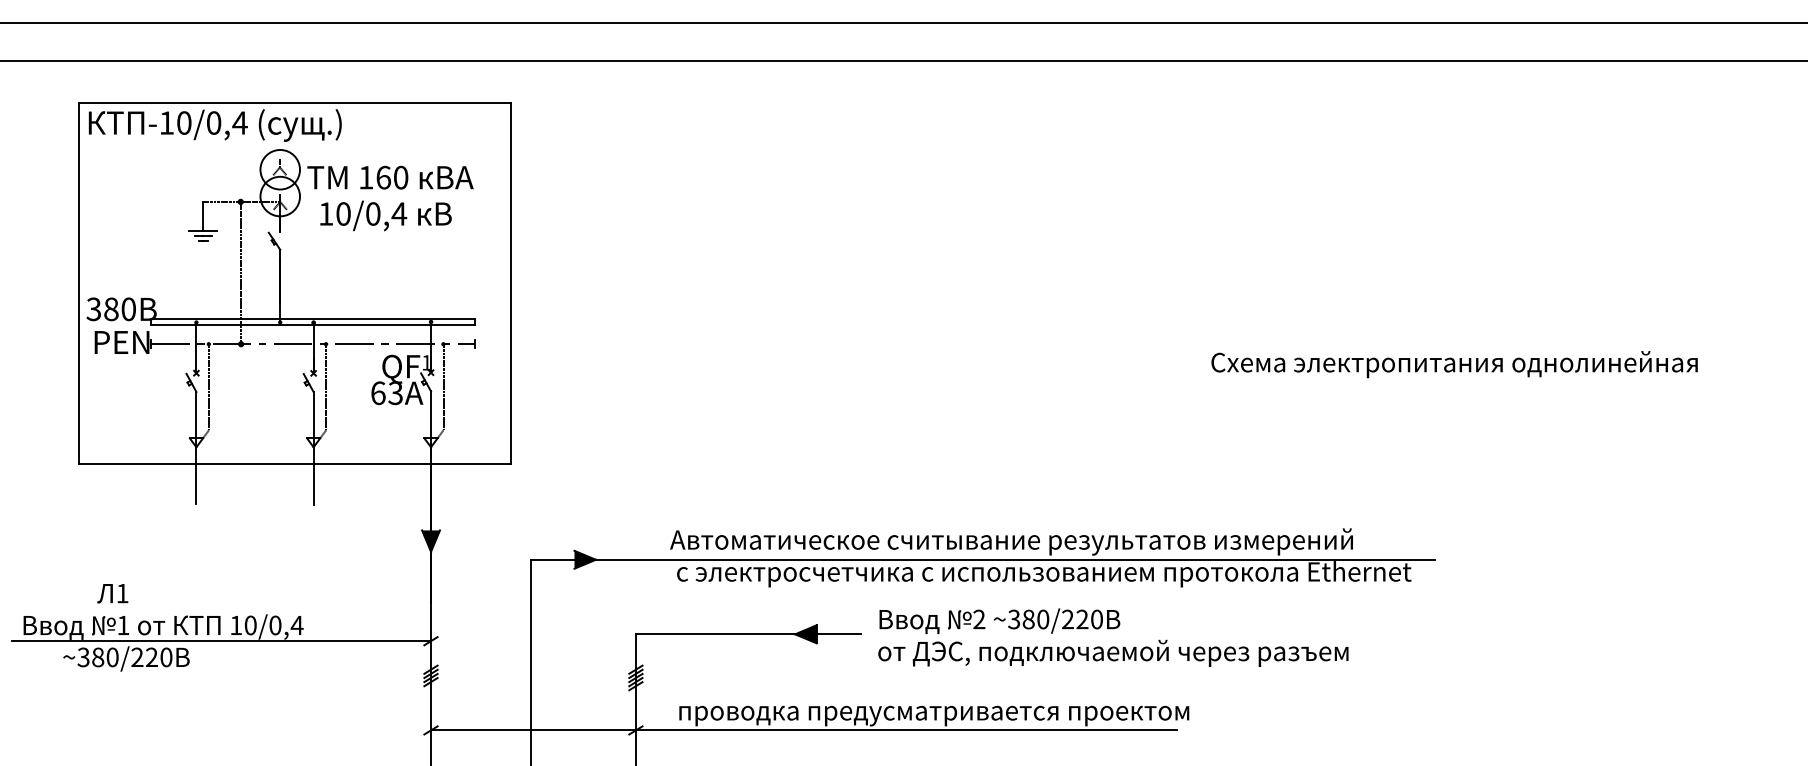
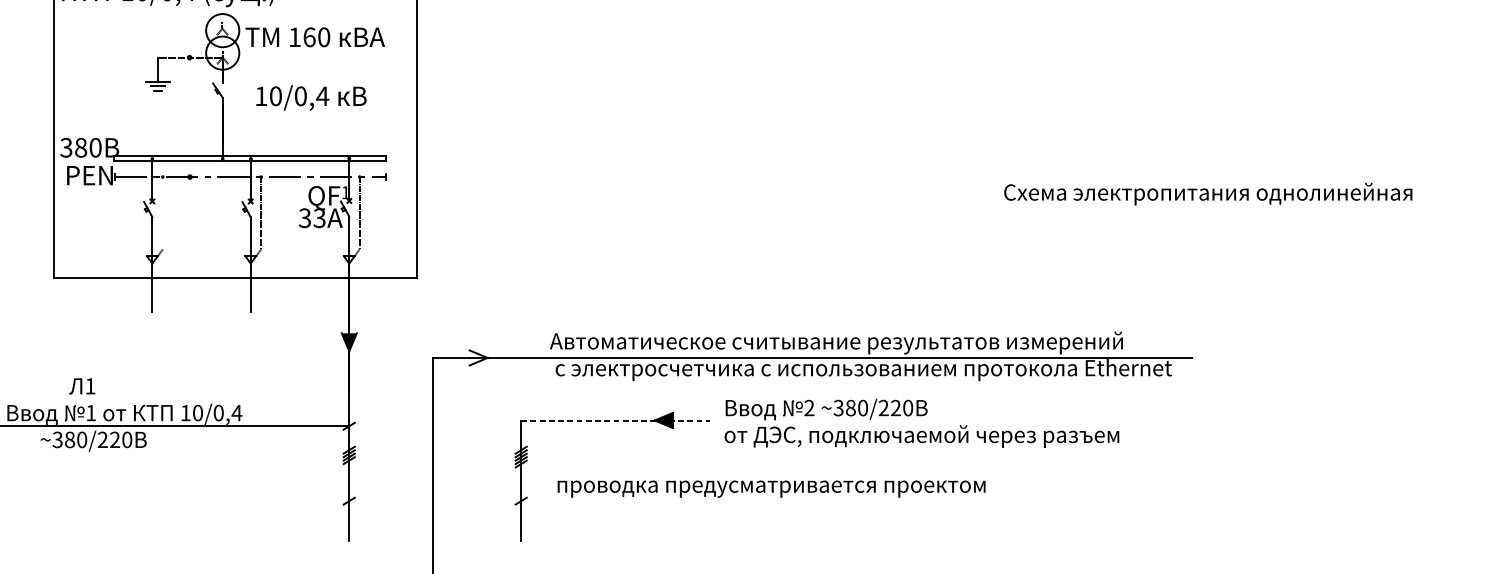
text: (385, 215) -> (311, 97), moved
line: (241, 272) -> (190, 116), removed
line: (208, 387) -> (162, 213), removed
text: (378, 393) -> (305, 218), 63 -> 33
fill: (584, 559) -> (478, 357), removed
line: (748, 634) -> (615, 420), solid -> dashed
line: (804, 730) -> (662, 501), removed

